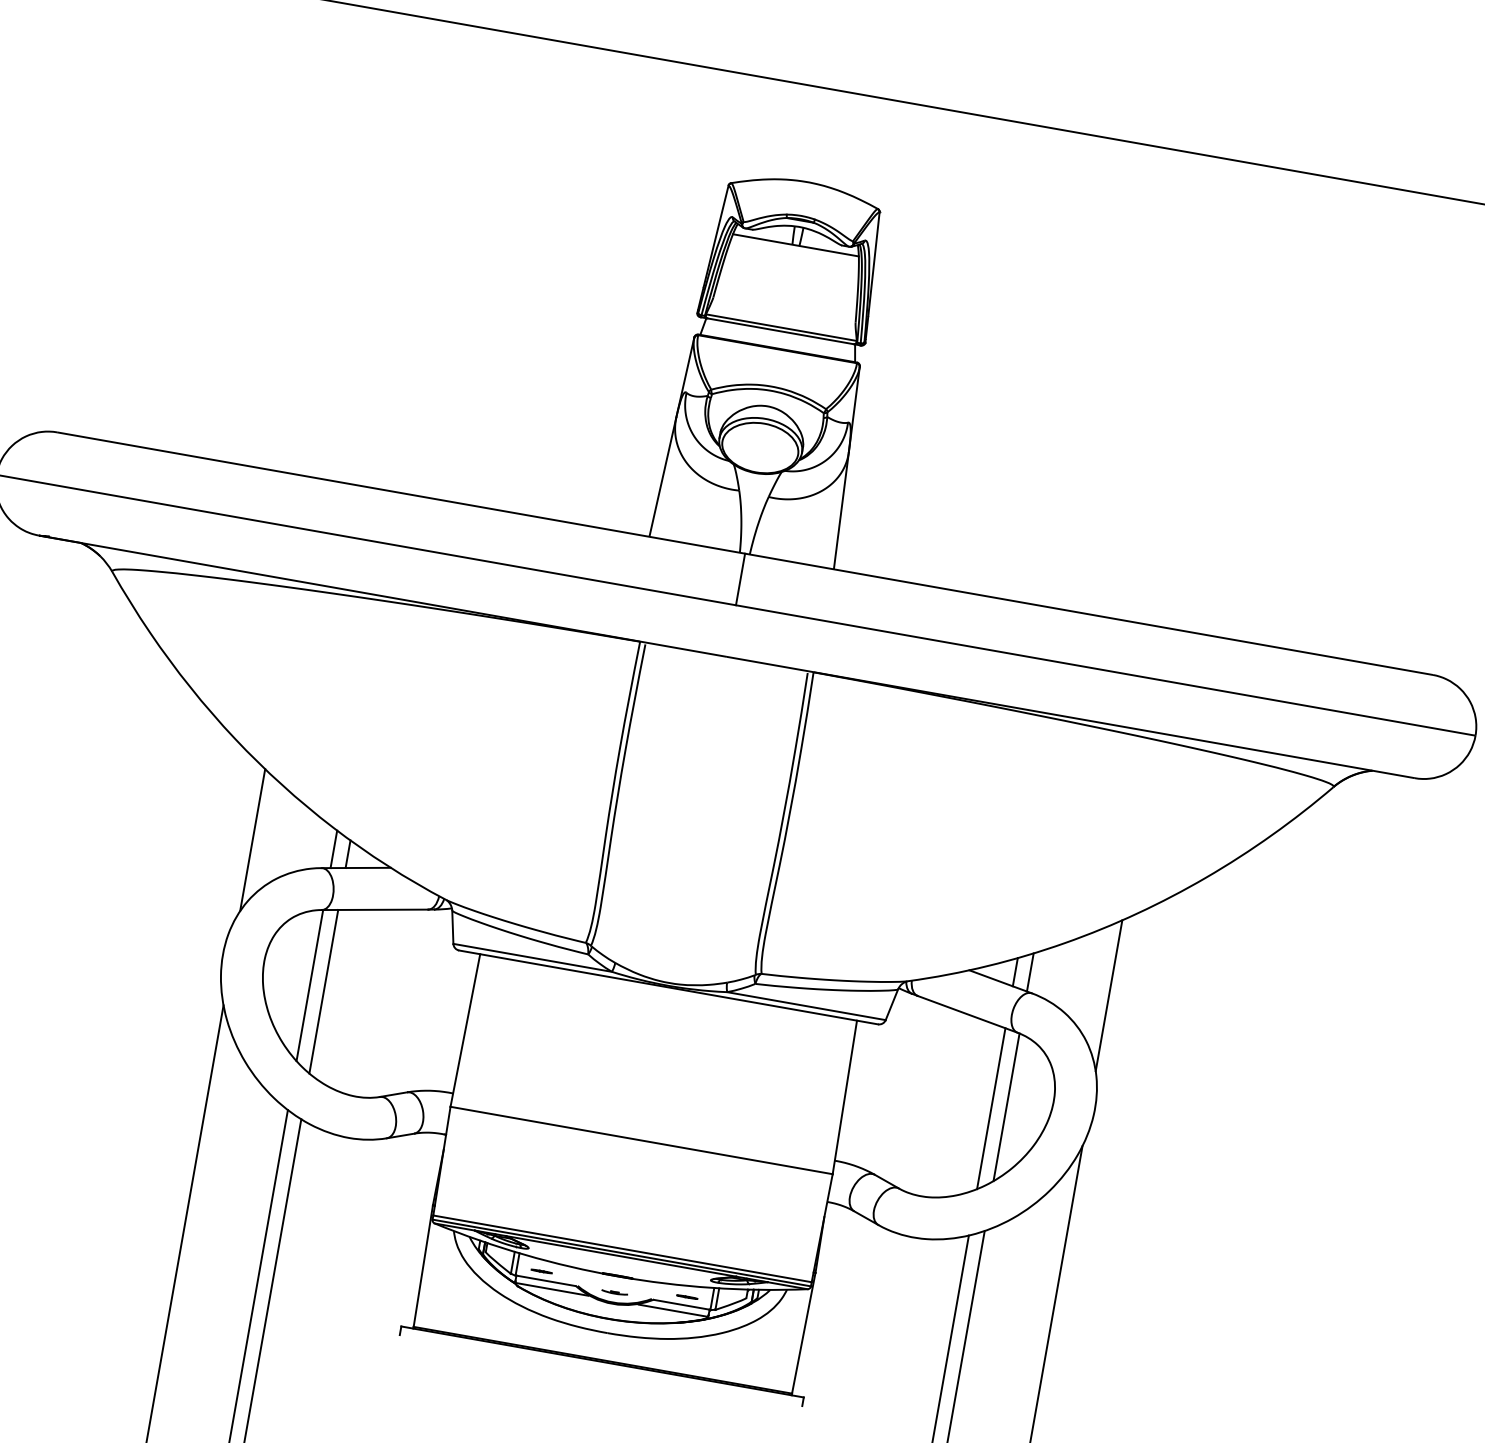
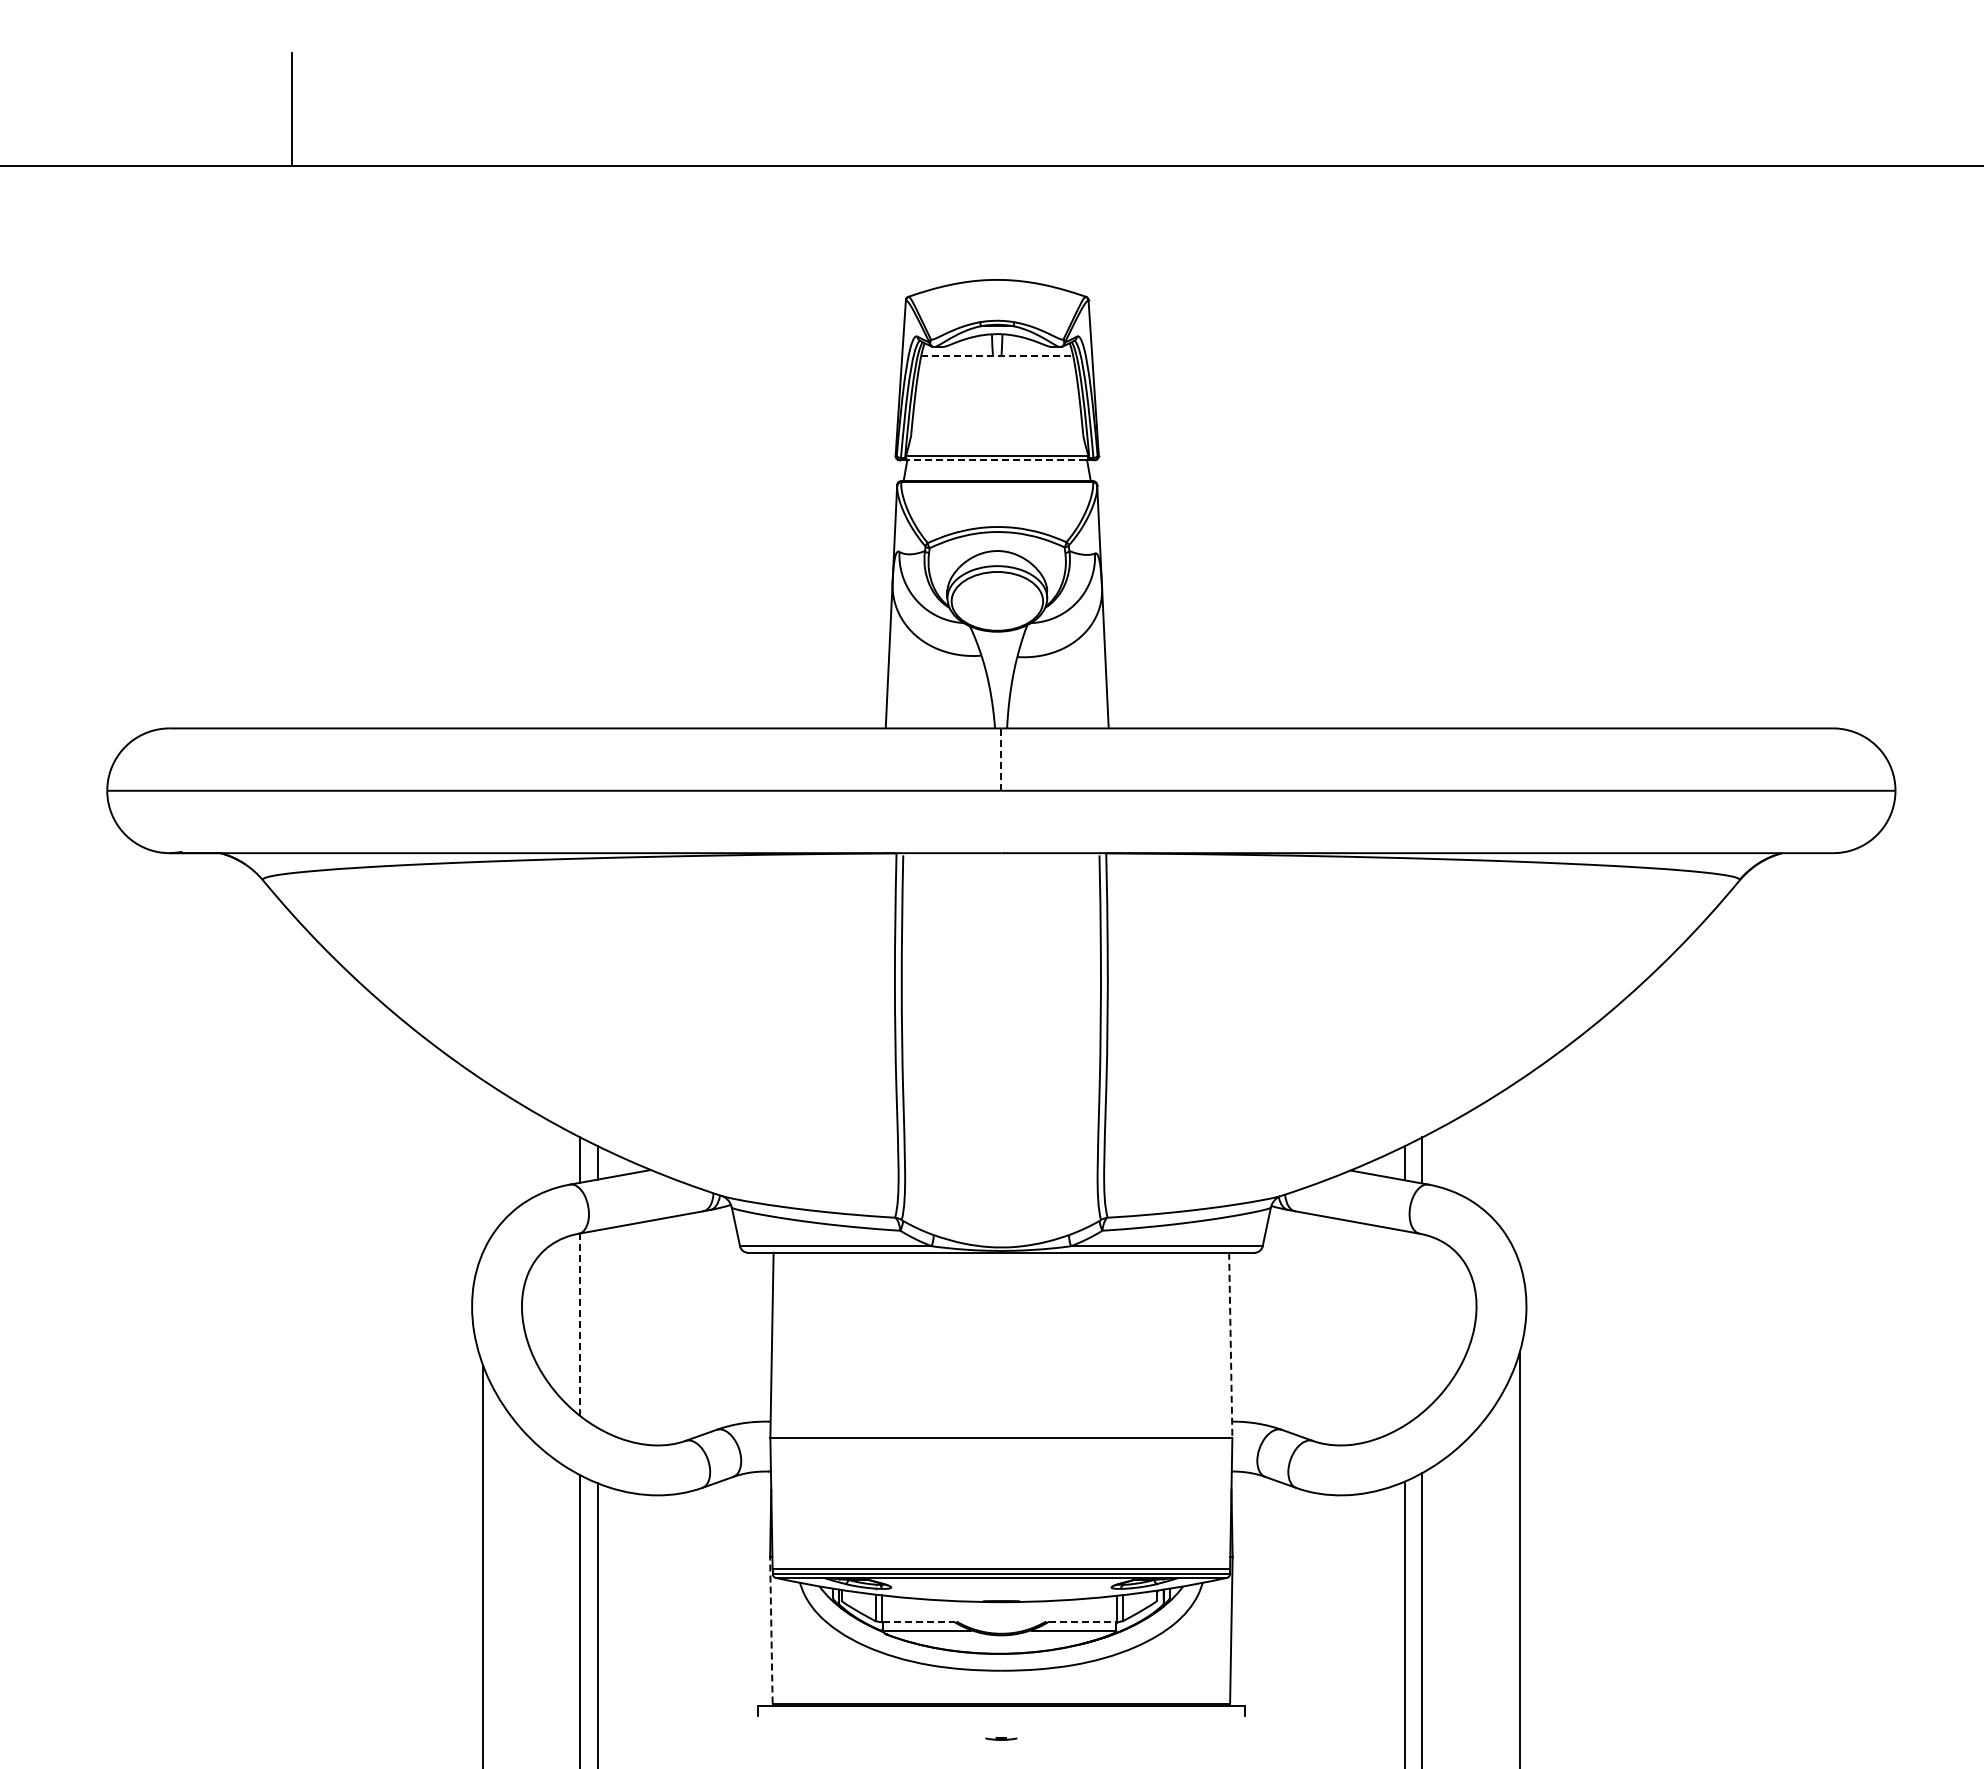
line: (796, 245) -> (997, 356), solid -> dashed
line: (780, 331) -> (997, 460), solid -> dashed
line: (740, 579) -> (1001, 759), solid -> dashed
line: (252, 839) -> (483, 1165), removed
line: (310, 985) -> (580, 1324), solid -> dashed
line: (323, 991) -> (597, 1329), removed
line: (1109, 995) -> (1519, 1171), removed
line: (844, 1097) -> (1230, 1345), solid -> dashed
line: (1006, 1107) -> (1422, 1323), removed
line: (991, 1108) -> (1404, 1328), removed
line: (423, 1265) -> (771, 1629), solid -> dashed
line: (541, 1271) -> (911, 1611), removed
line: (546, 1281) -> (918, 1622), solid -> dashed
line: (614, 1292) -> (1001, 1738), moved
line: (687, 1296) -> (1087, 1611), removed
line: (681, 1305) -> (1082, 1622), solid -> dashed

